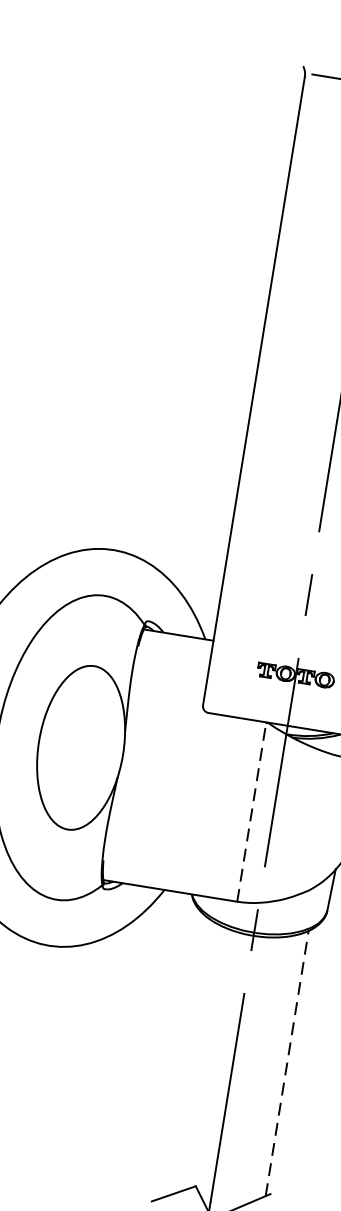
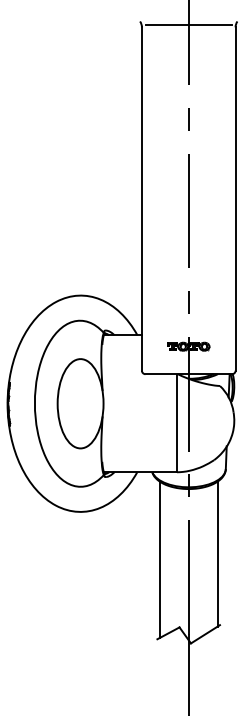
line: (252, 812) -> (177, 423), dashed -> solid
line: (179, 1056) -> (159, 559), added
line: (286, 1064) -> (217, 554), dashed -> solid

